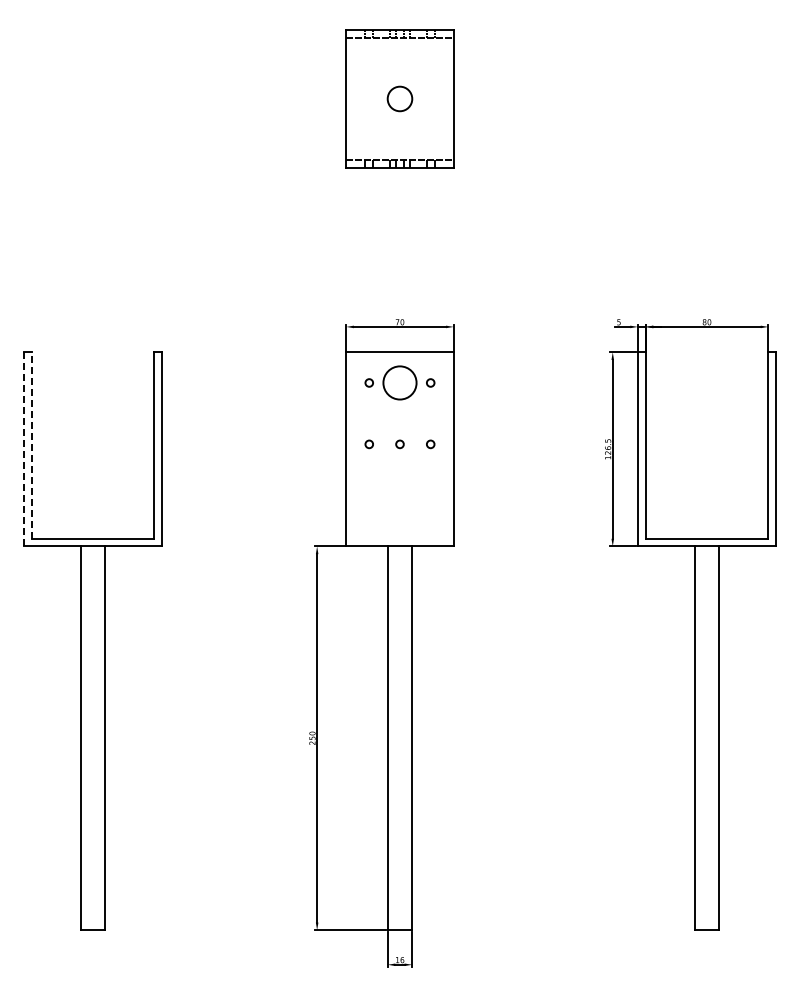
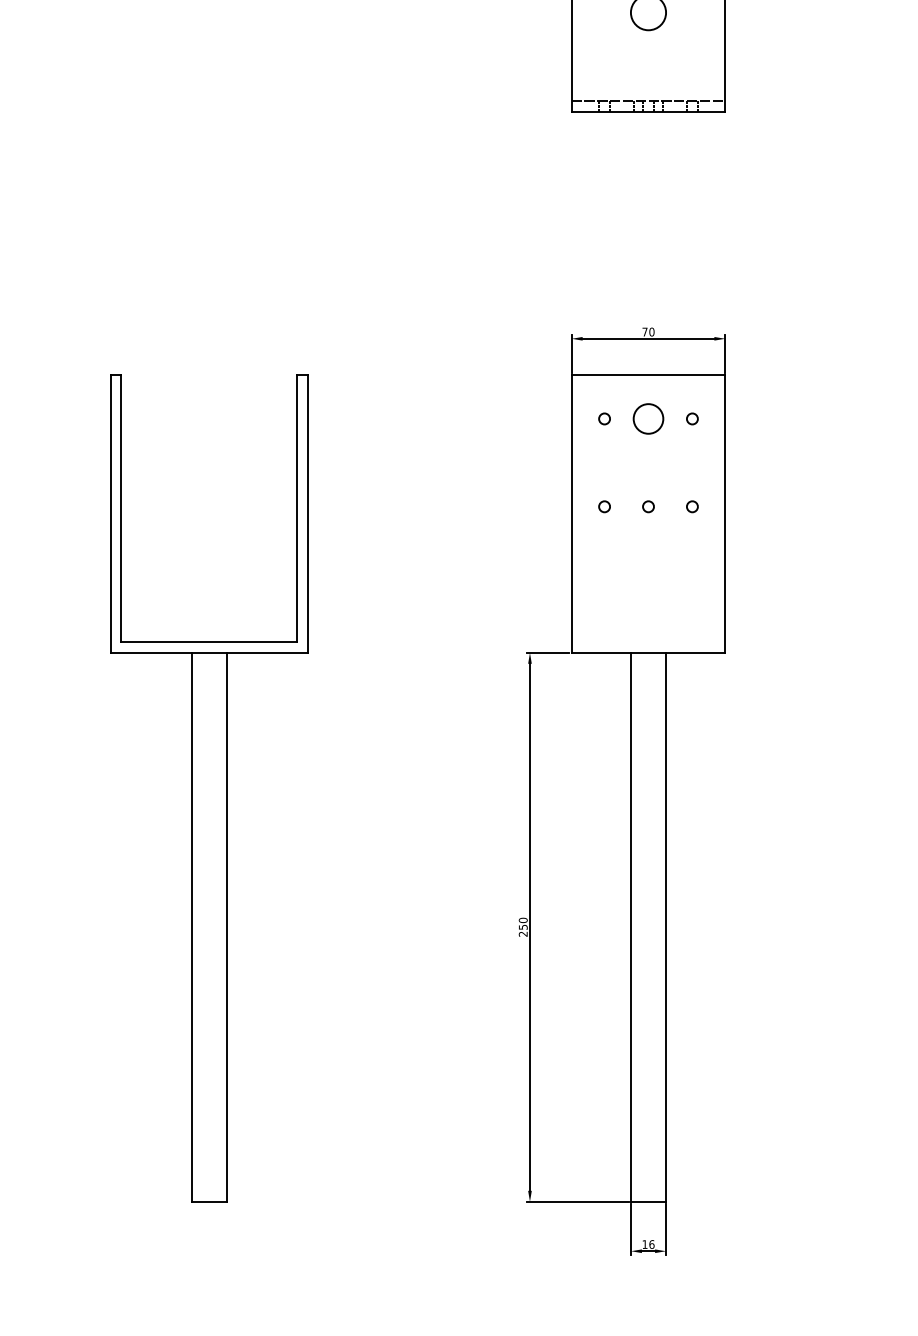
circle: (399, 382) -> (647, 418), size x0.62
line: (31, 445) -> (121, 508), dashed -> solid
line: (23, 449) -> (109, 514), dashed -> solid

